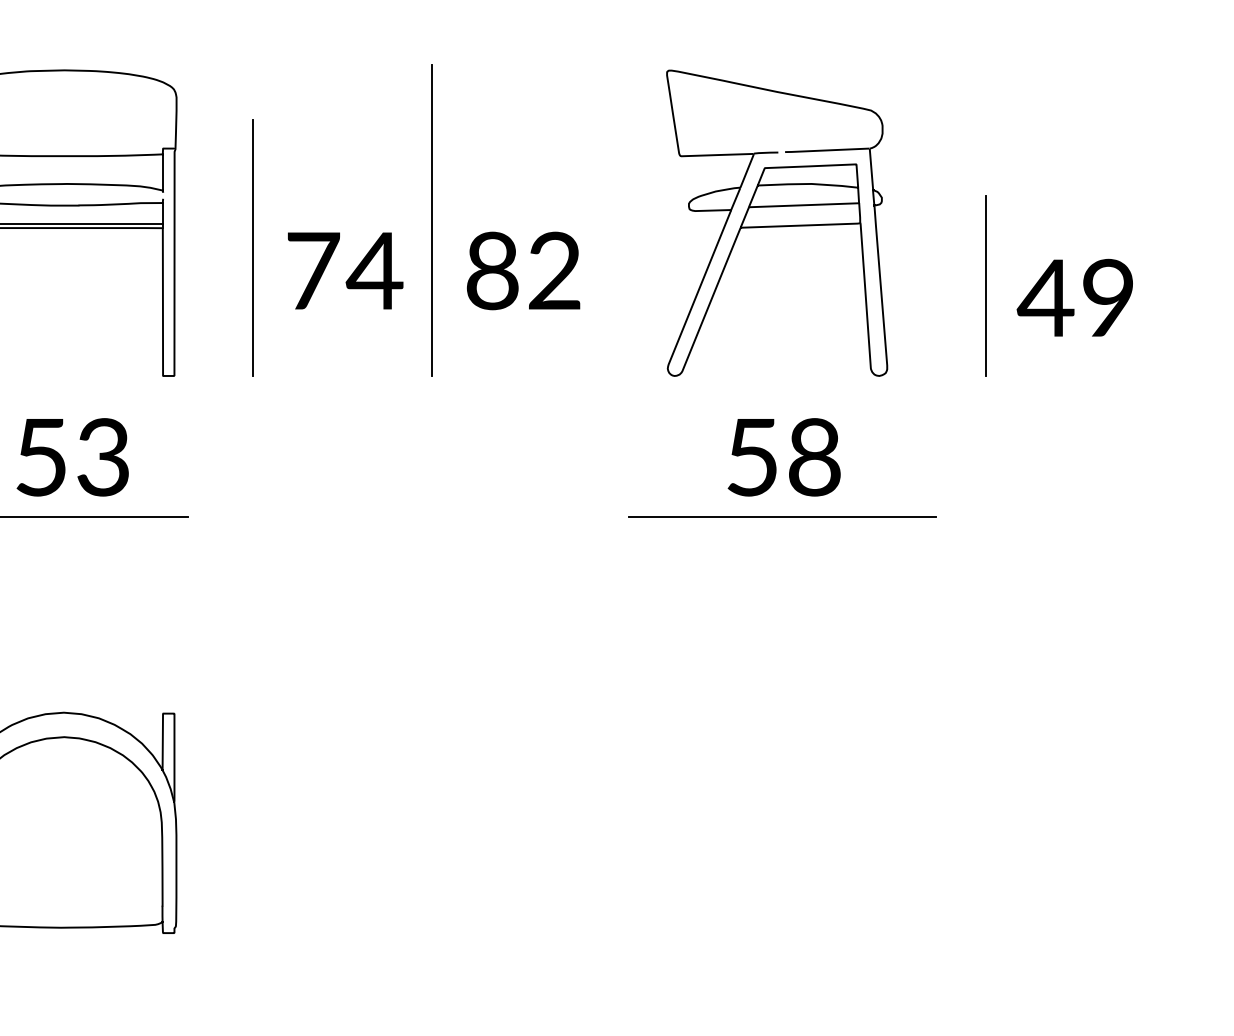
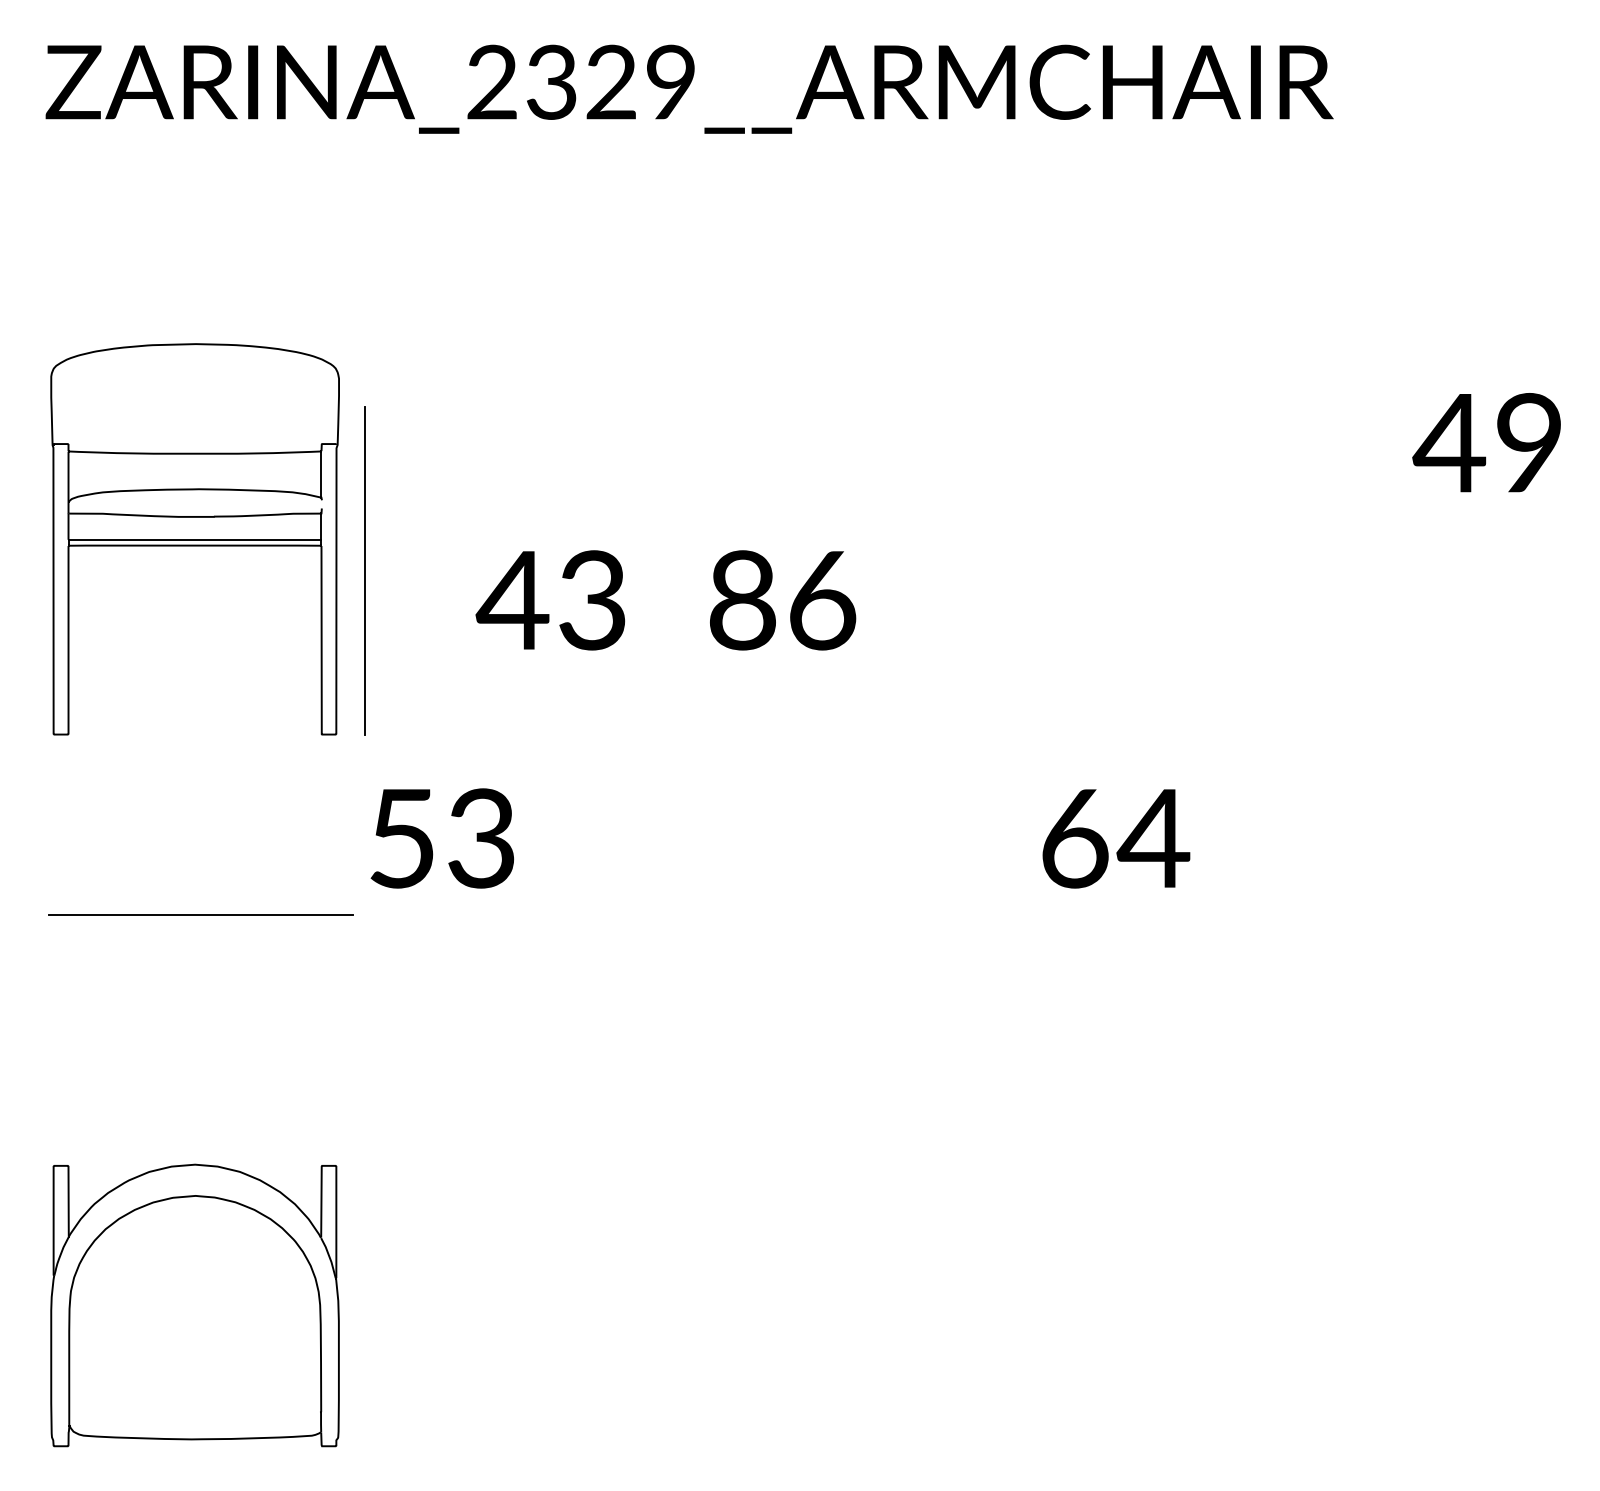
line: (432, 220) -> (665, 535), removed
part: (776, 223) -> (1105, 539), removed
line: (252, 247) -> (364, 570), moved
text: (342, 271) -> (551, 600), 74 -> 43
text: (555, 271) -> (822, 600), 82 -> 86
line: (986, 285) -> (1373, 619), removed
text: (1074, 297) -> (1486, 442), moved
text: (72, 457) -> (442, 838), moved
text: (785, 457) -> (1116, 838), 58 -> 64
line: (782, 516) -> (1112, 914), removed

